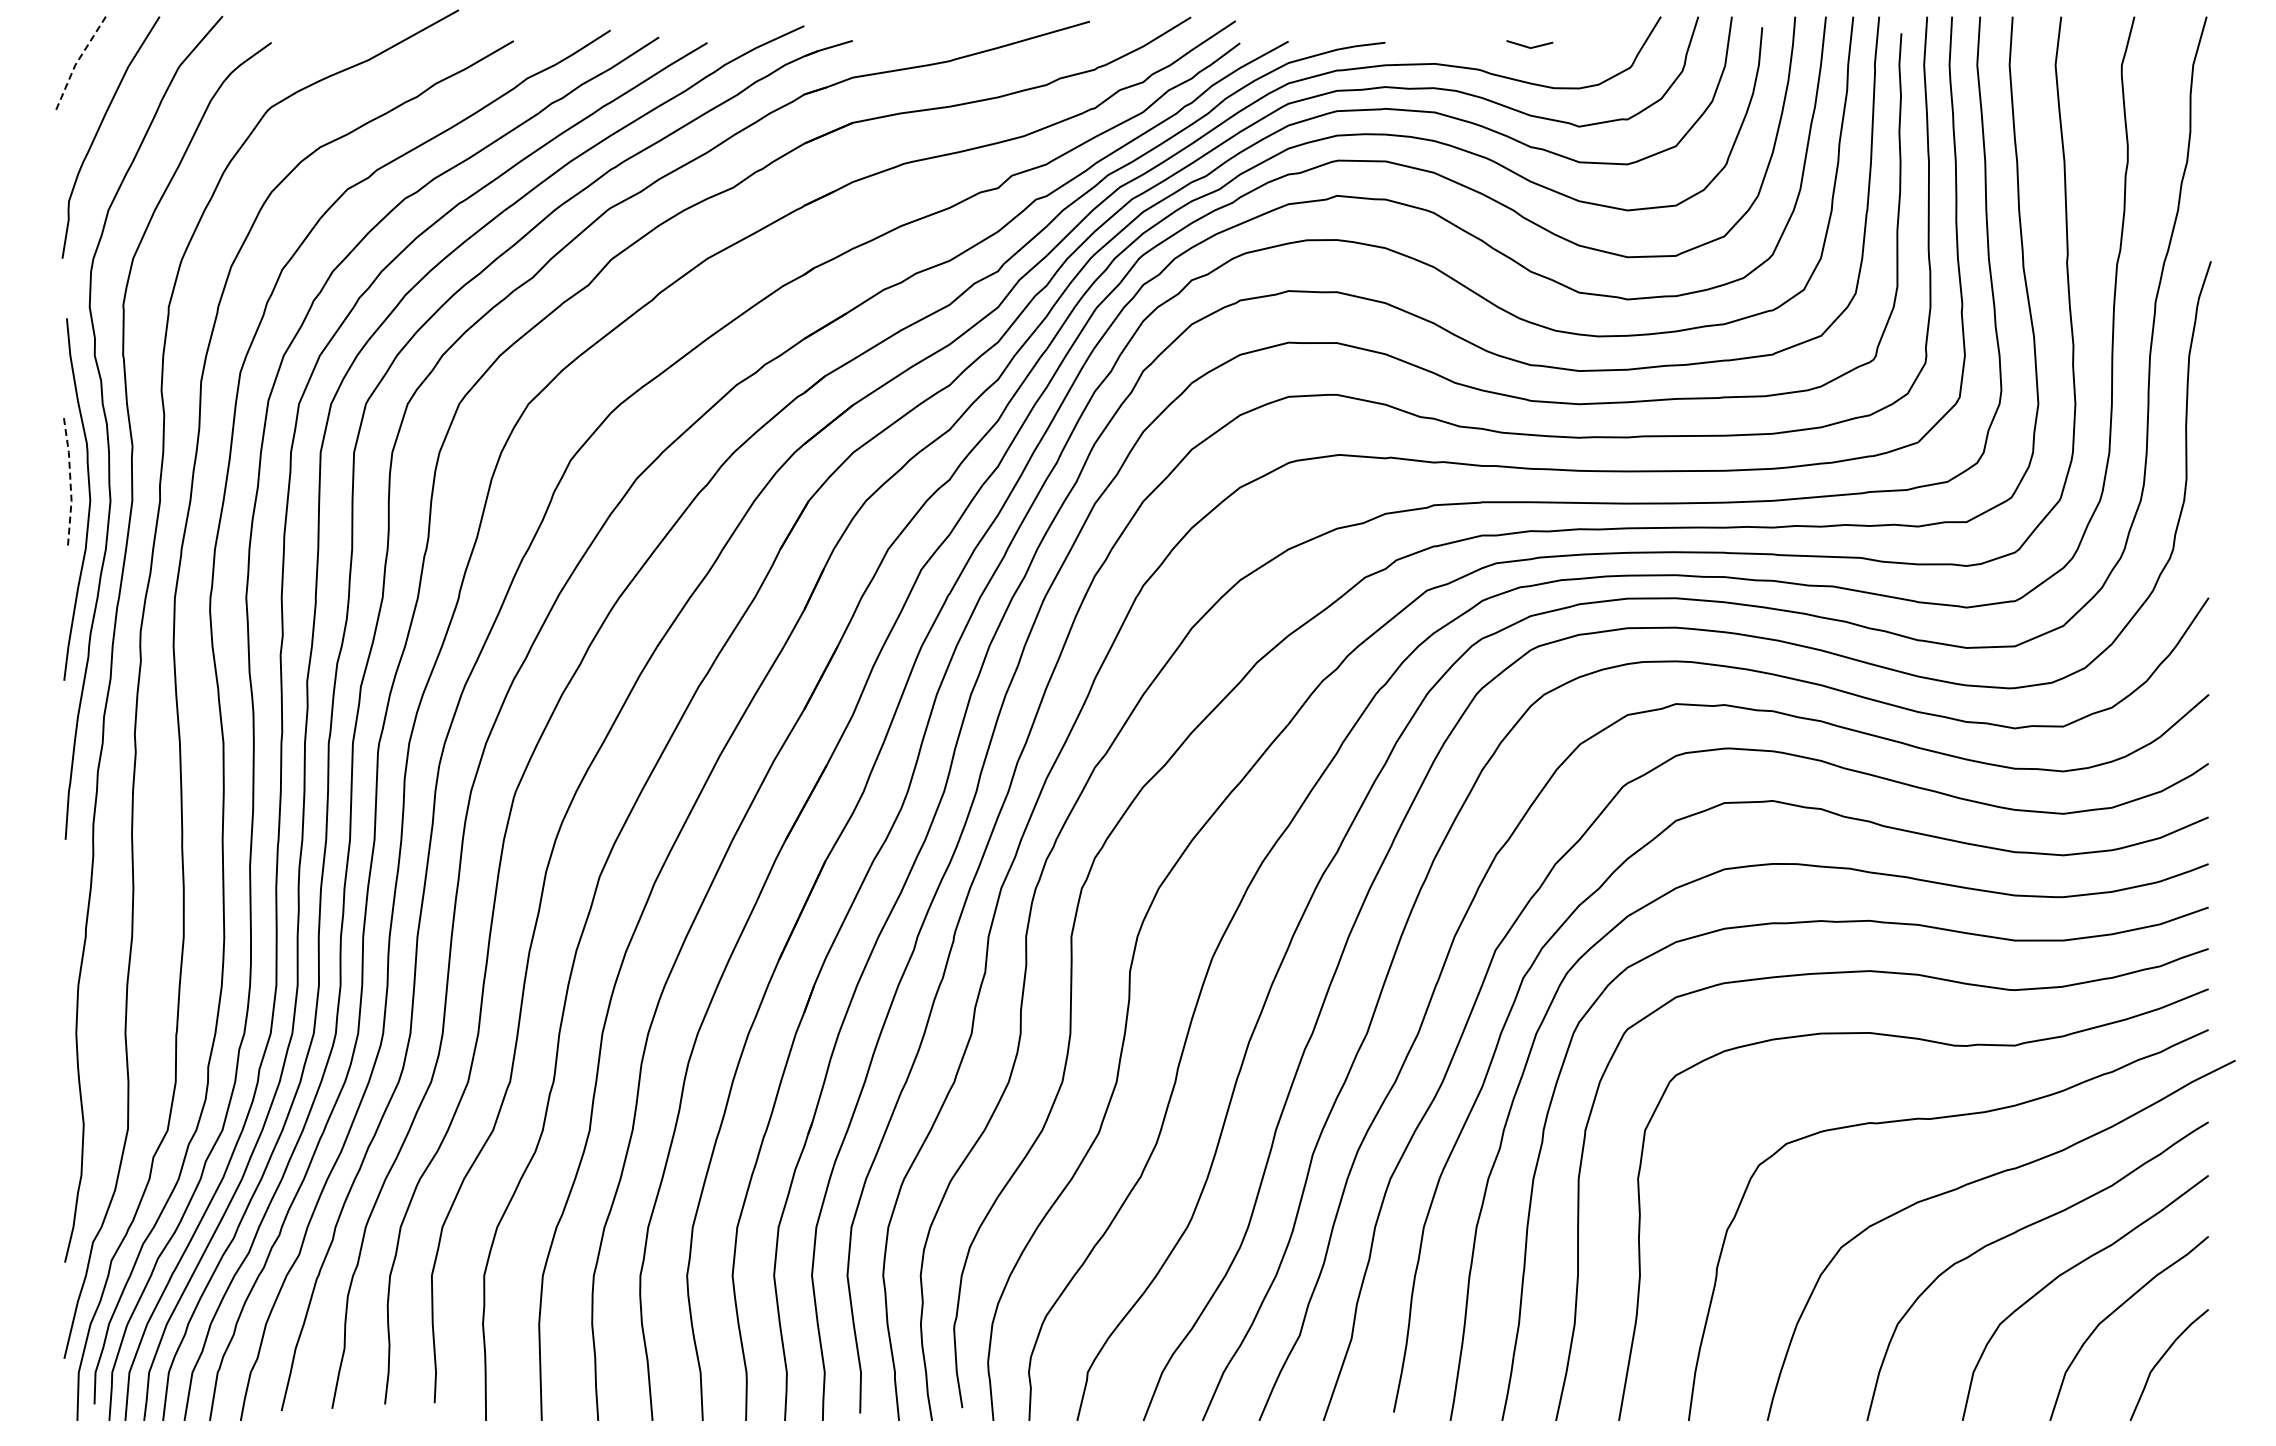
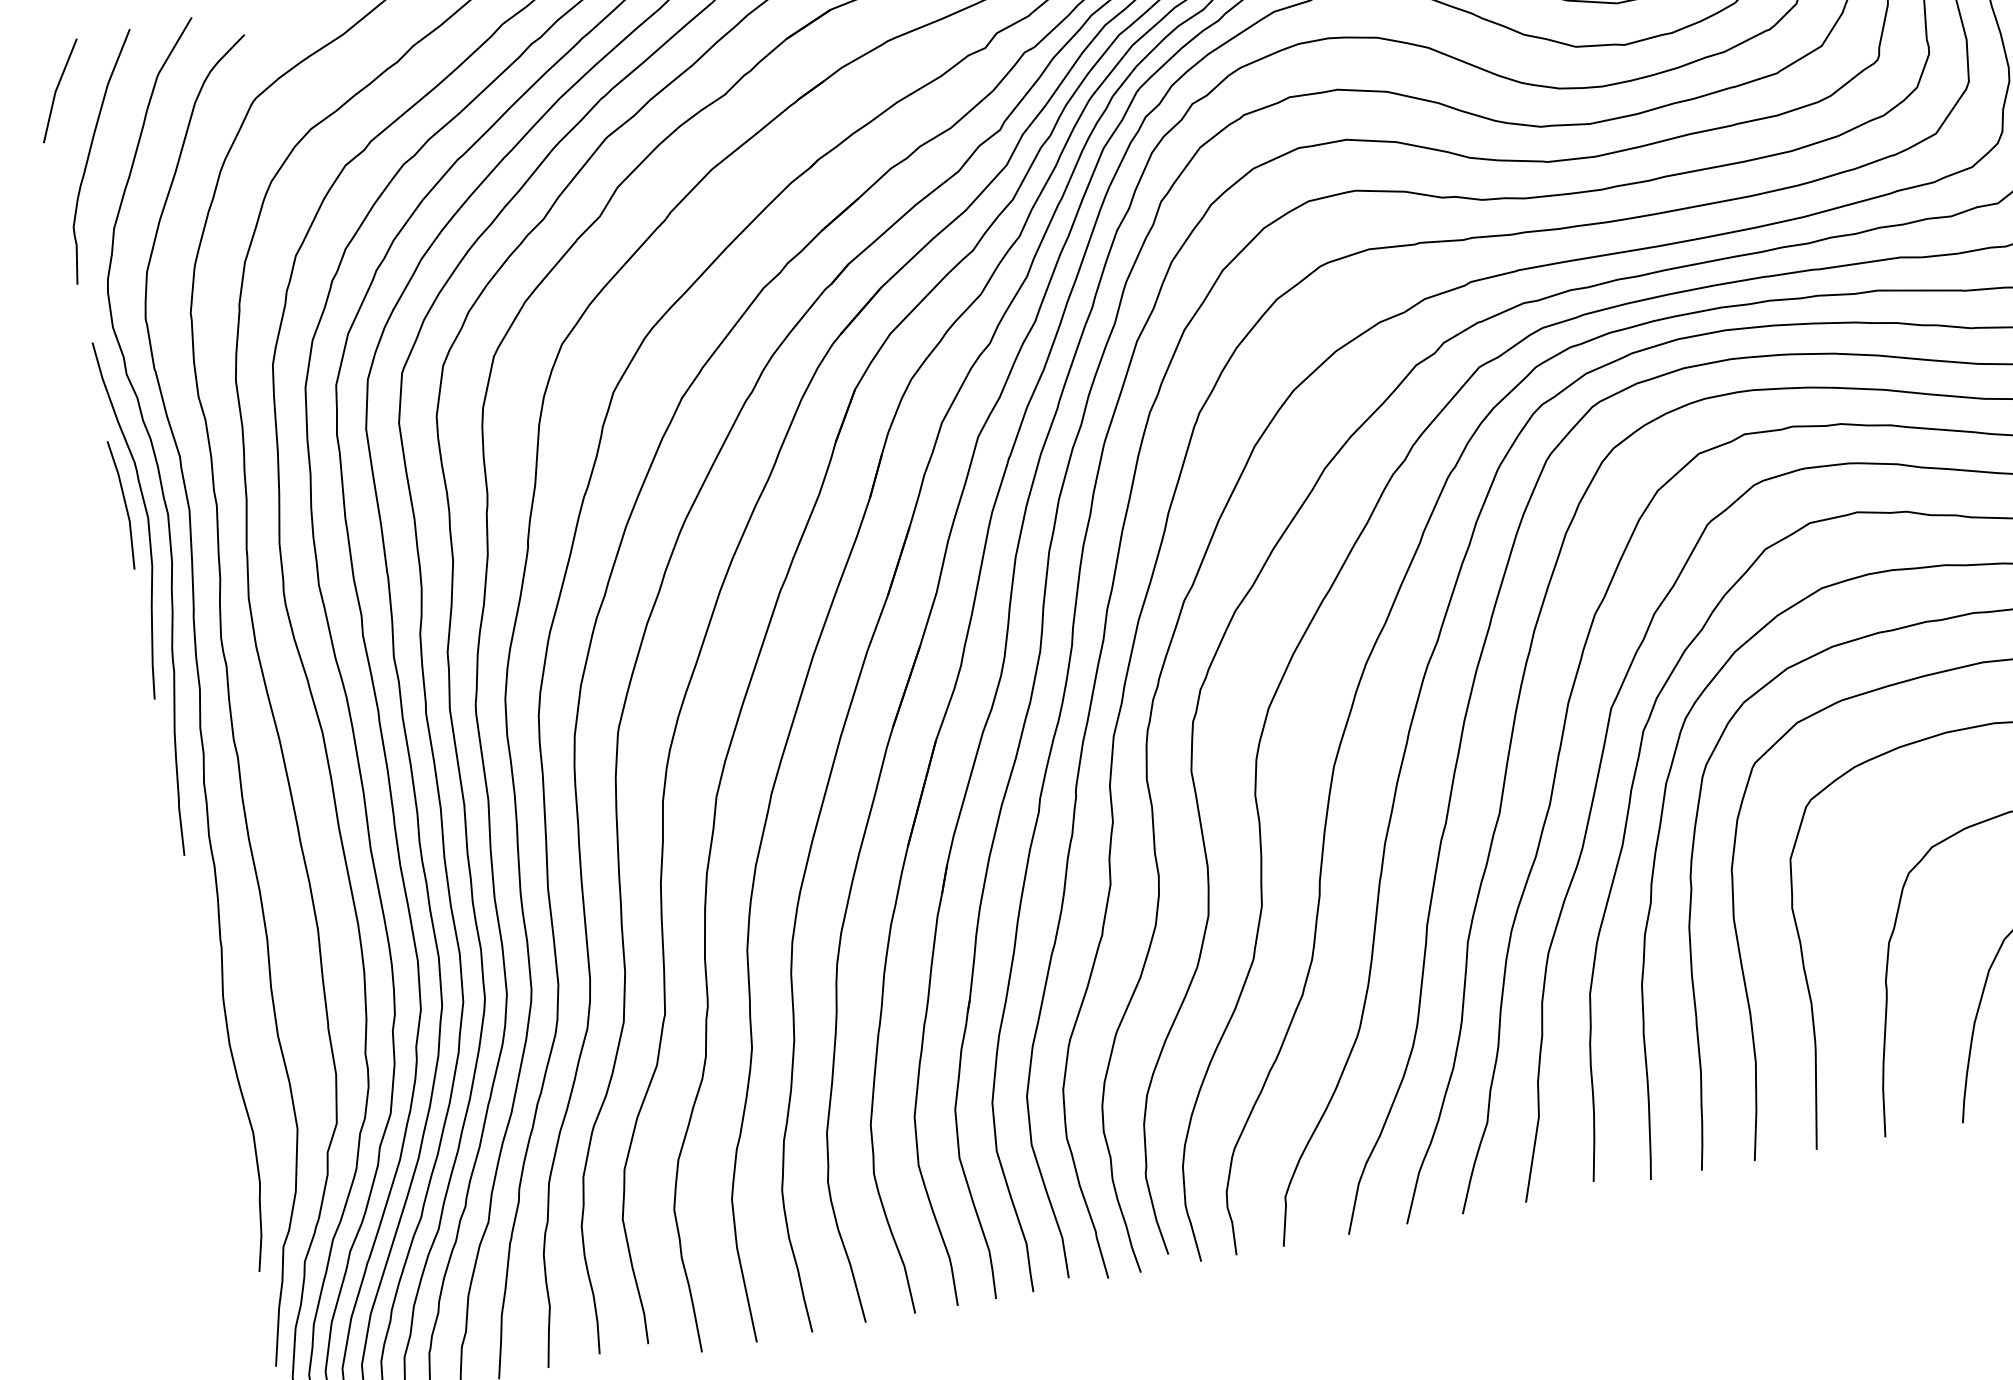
line: (76, 63) -> (56, 90), dashed -> solid
line: (70, 484) -> (125, 505), dashed -> solid

